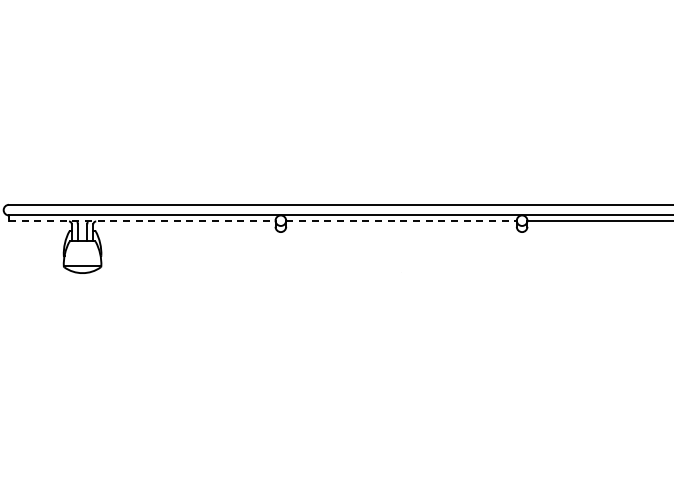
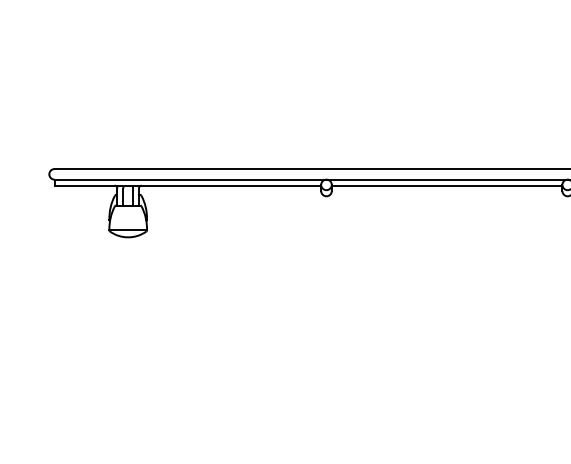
line: (142, 221) -> (188, 185), dashed -> solid
line: (401, 221) -> (447, 185), dashed -> solid

